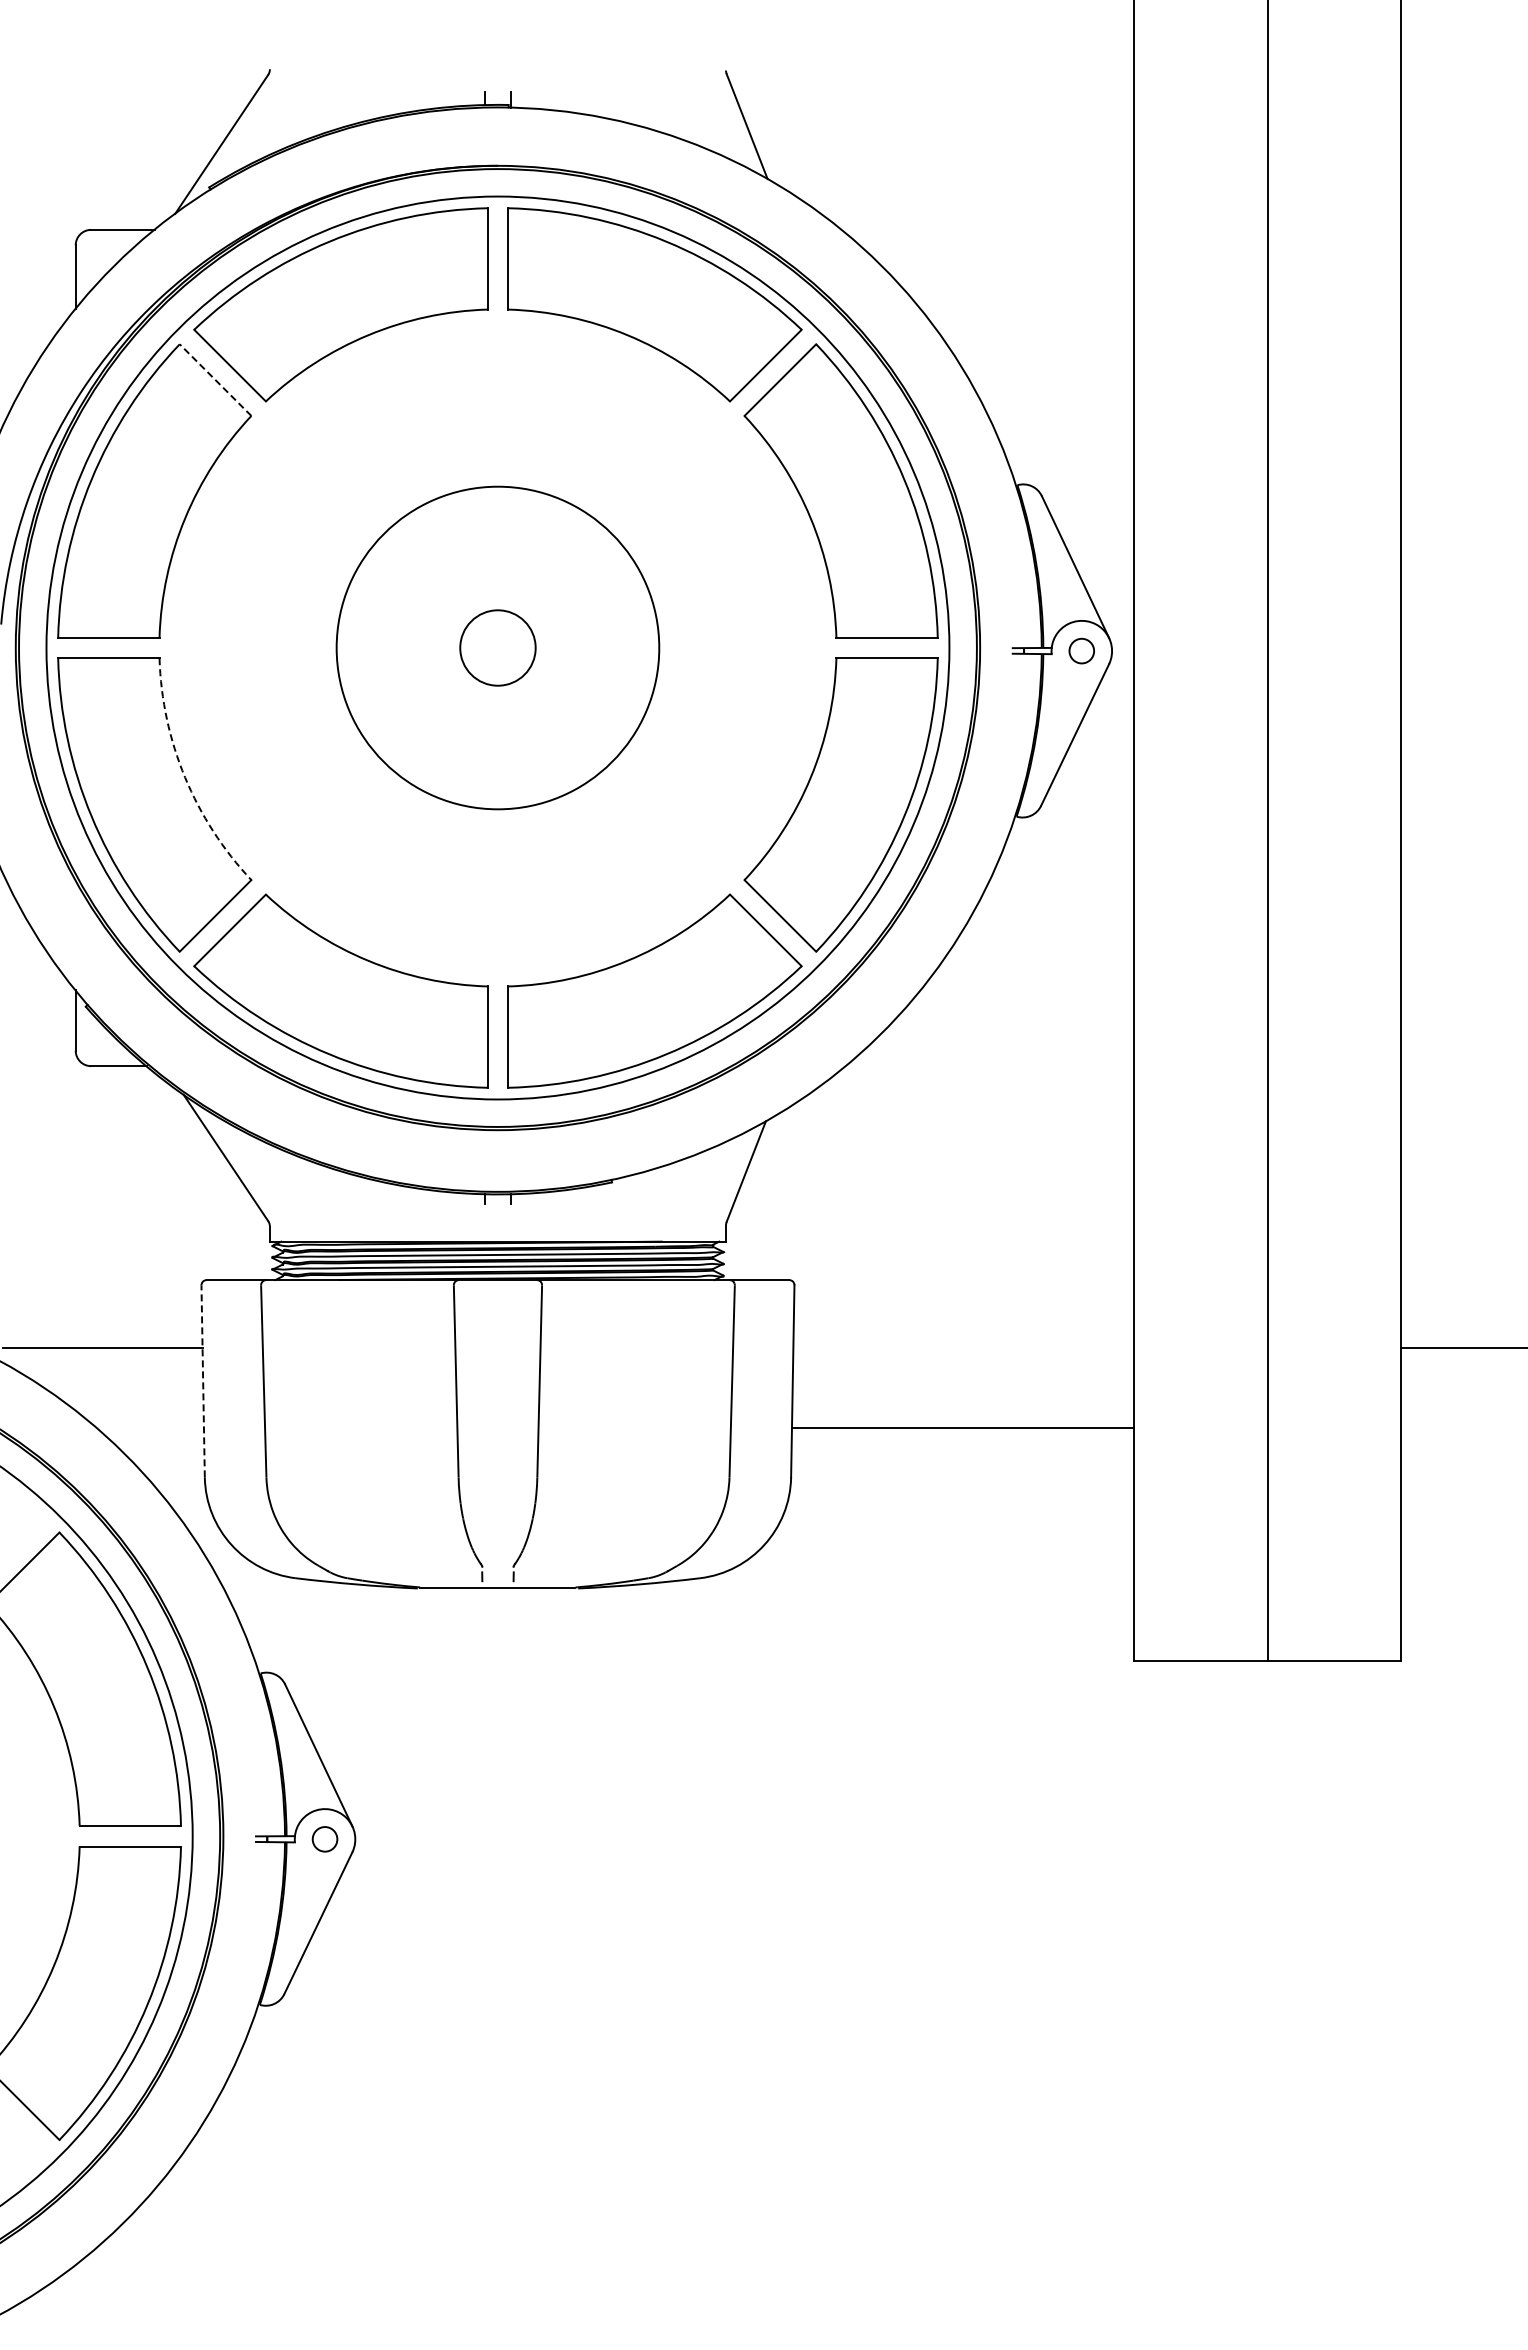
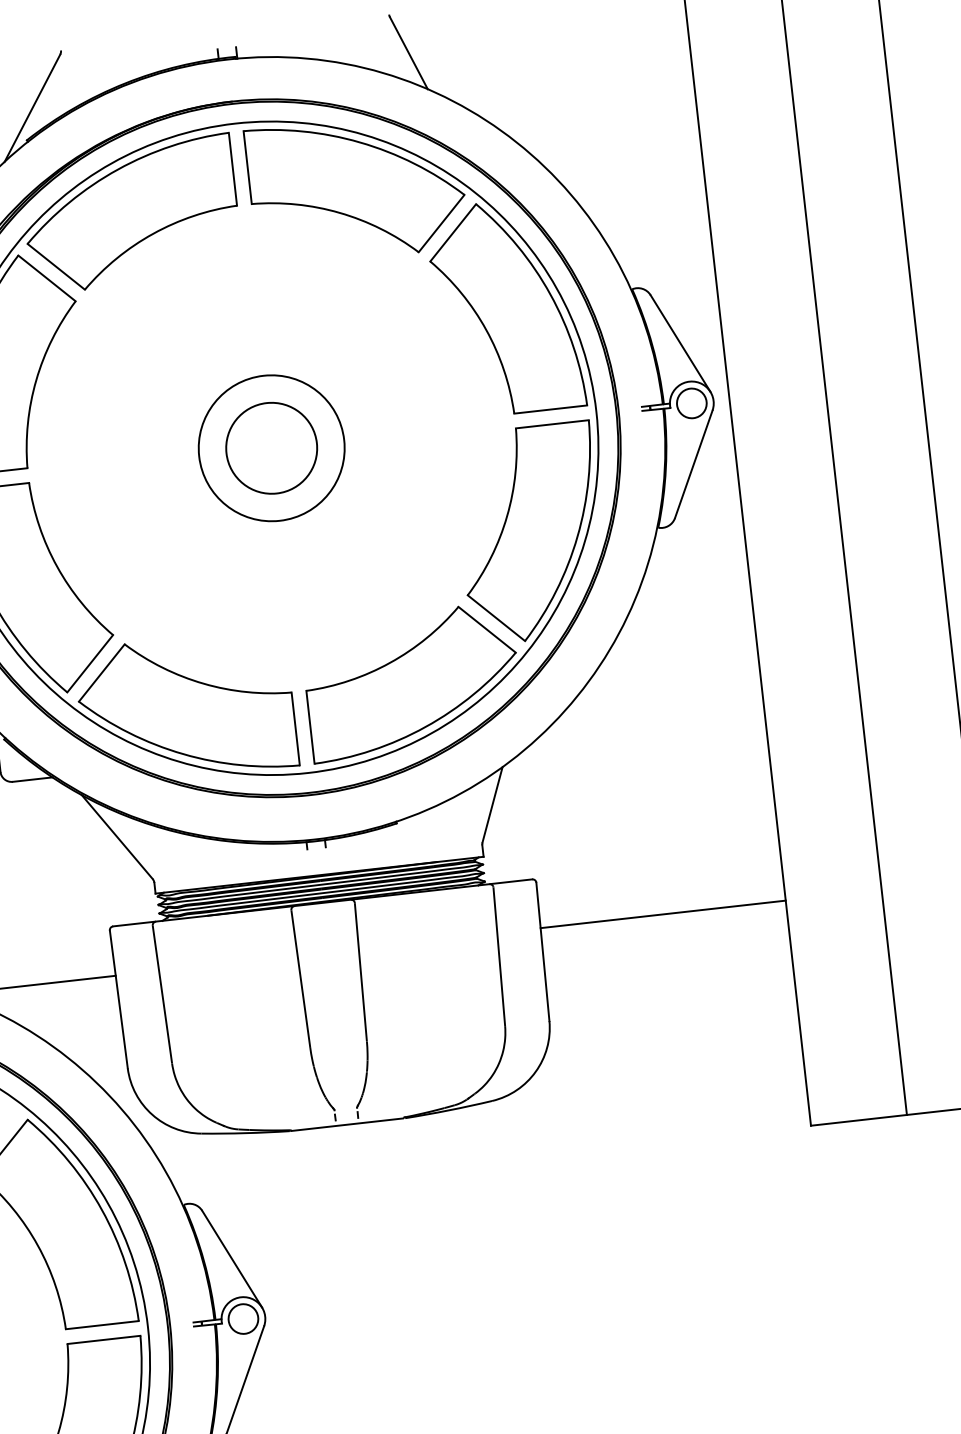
line: (215, 380) -> (46, 278), dashed -> solid
circle: (497, 647) -> (271, 447), size x0.62
circle: (497, 647) -> (271, 447), size x1.67
circle: (1081, 650) -> (691, 403), size x1.67
arc: (185, 777) -> (57, 566), dashed -> solid
line: (203, 1380) -> (119, 998), dashed -> solid
line: (963, 1428) -> (663, 914), moved
circle: (324, 1838) -> (242, 1318), size x1.67

